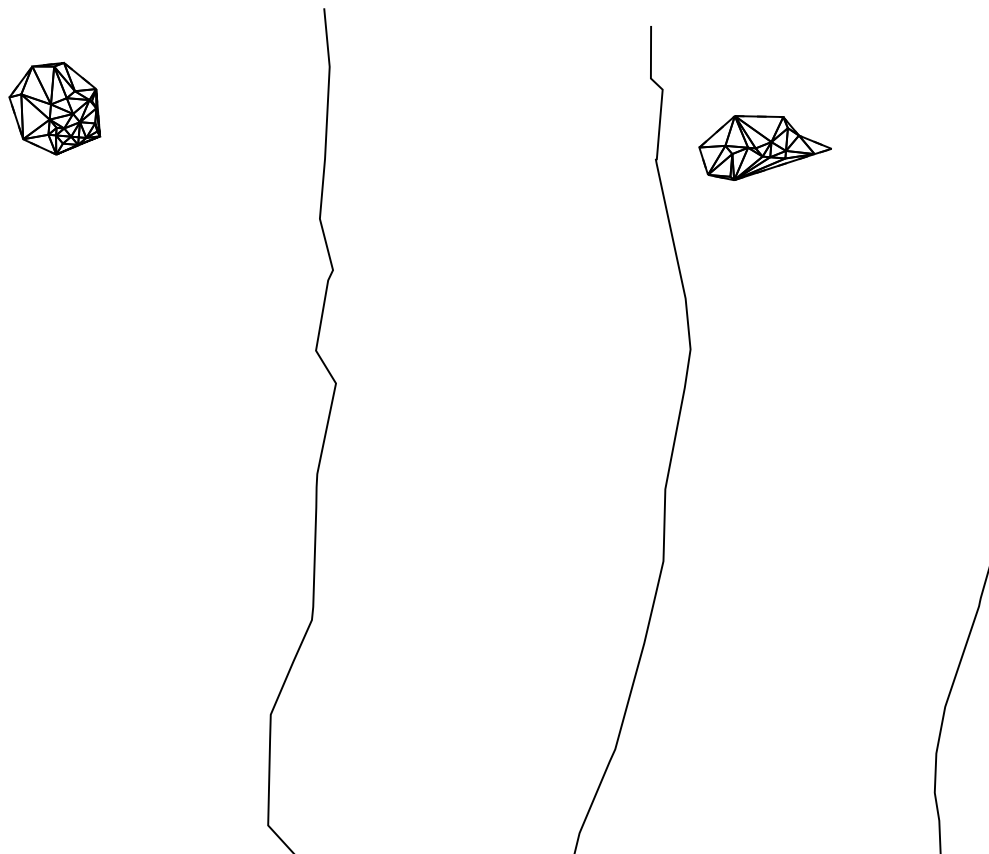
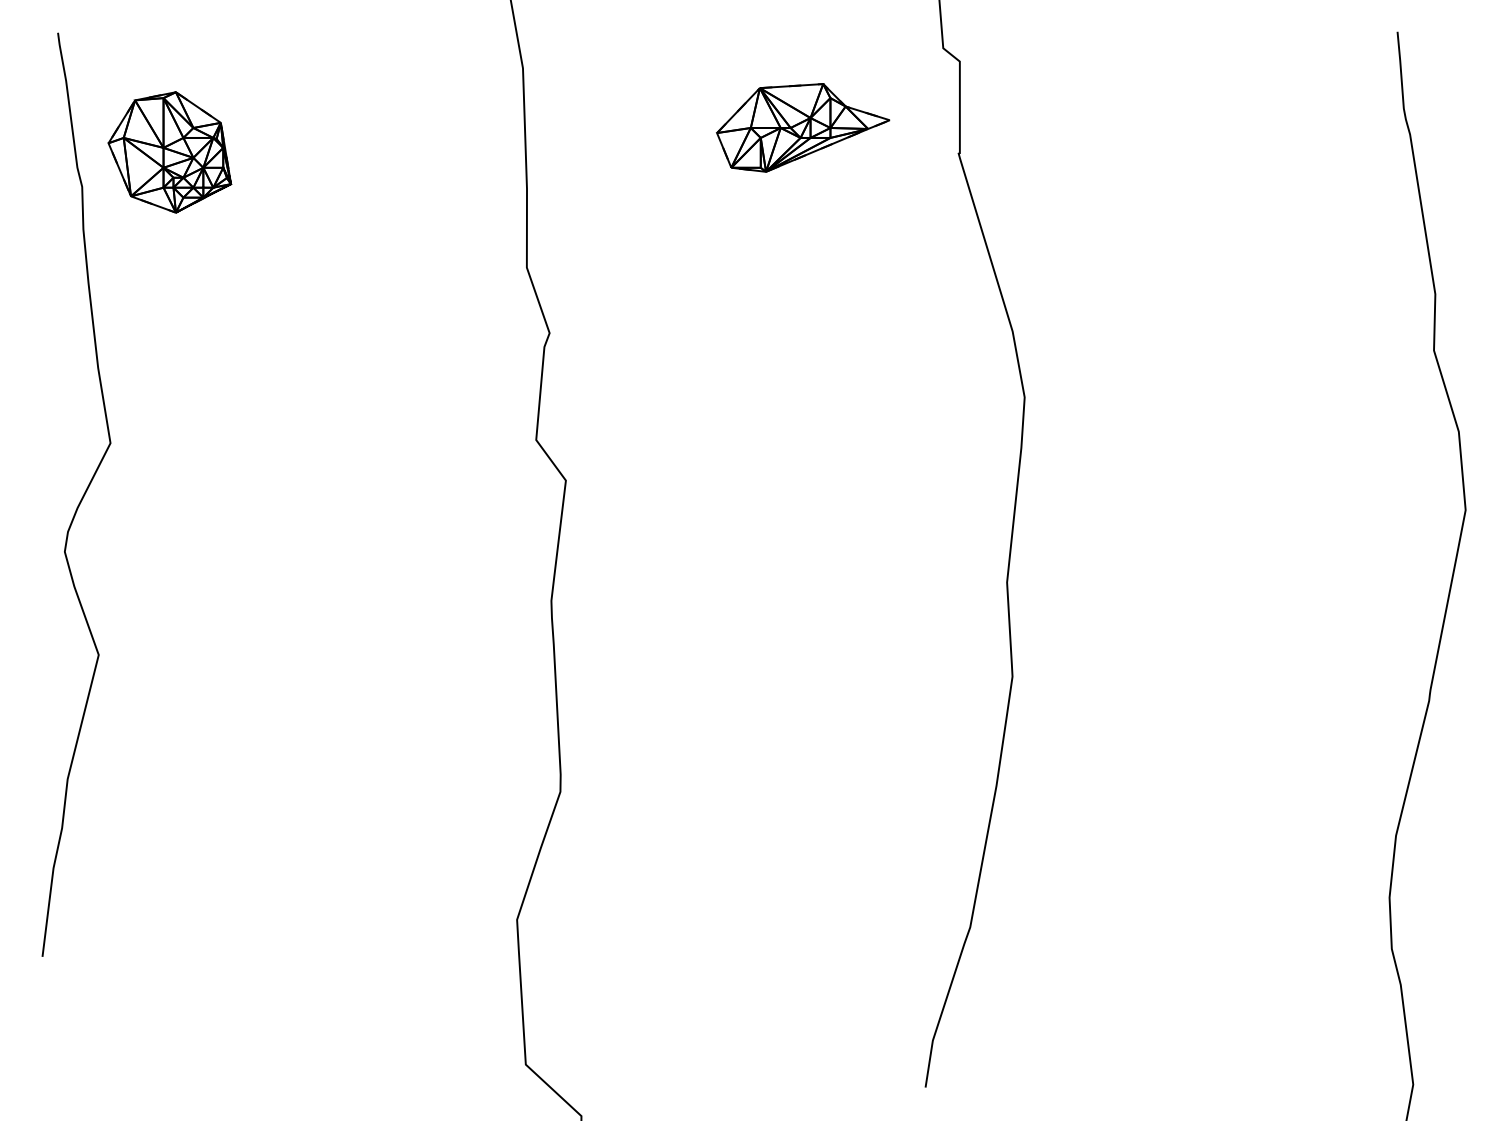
part: (765, 148) -> (803, 127), moved

